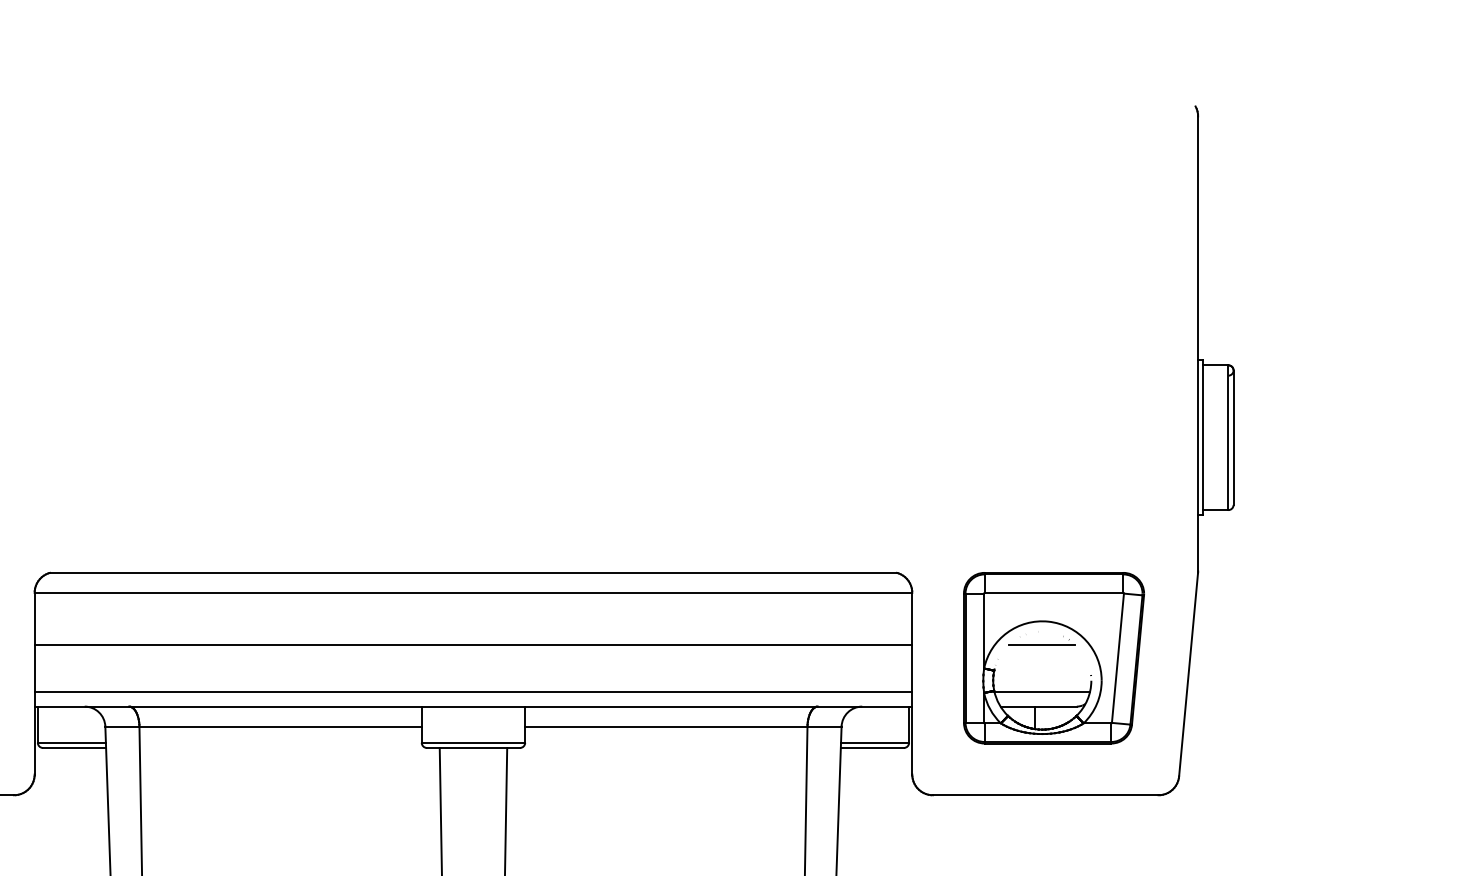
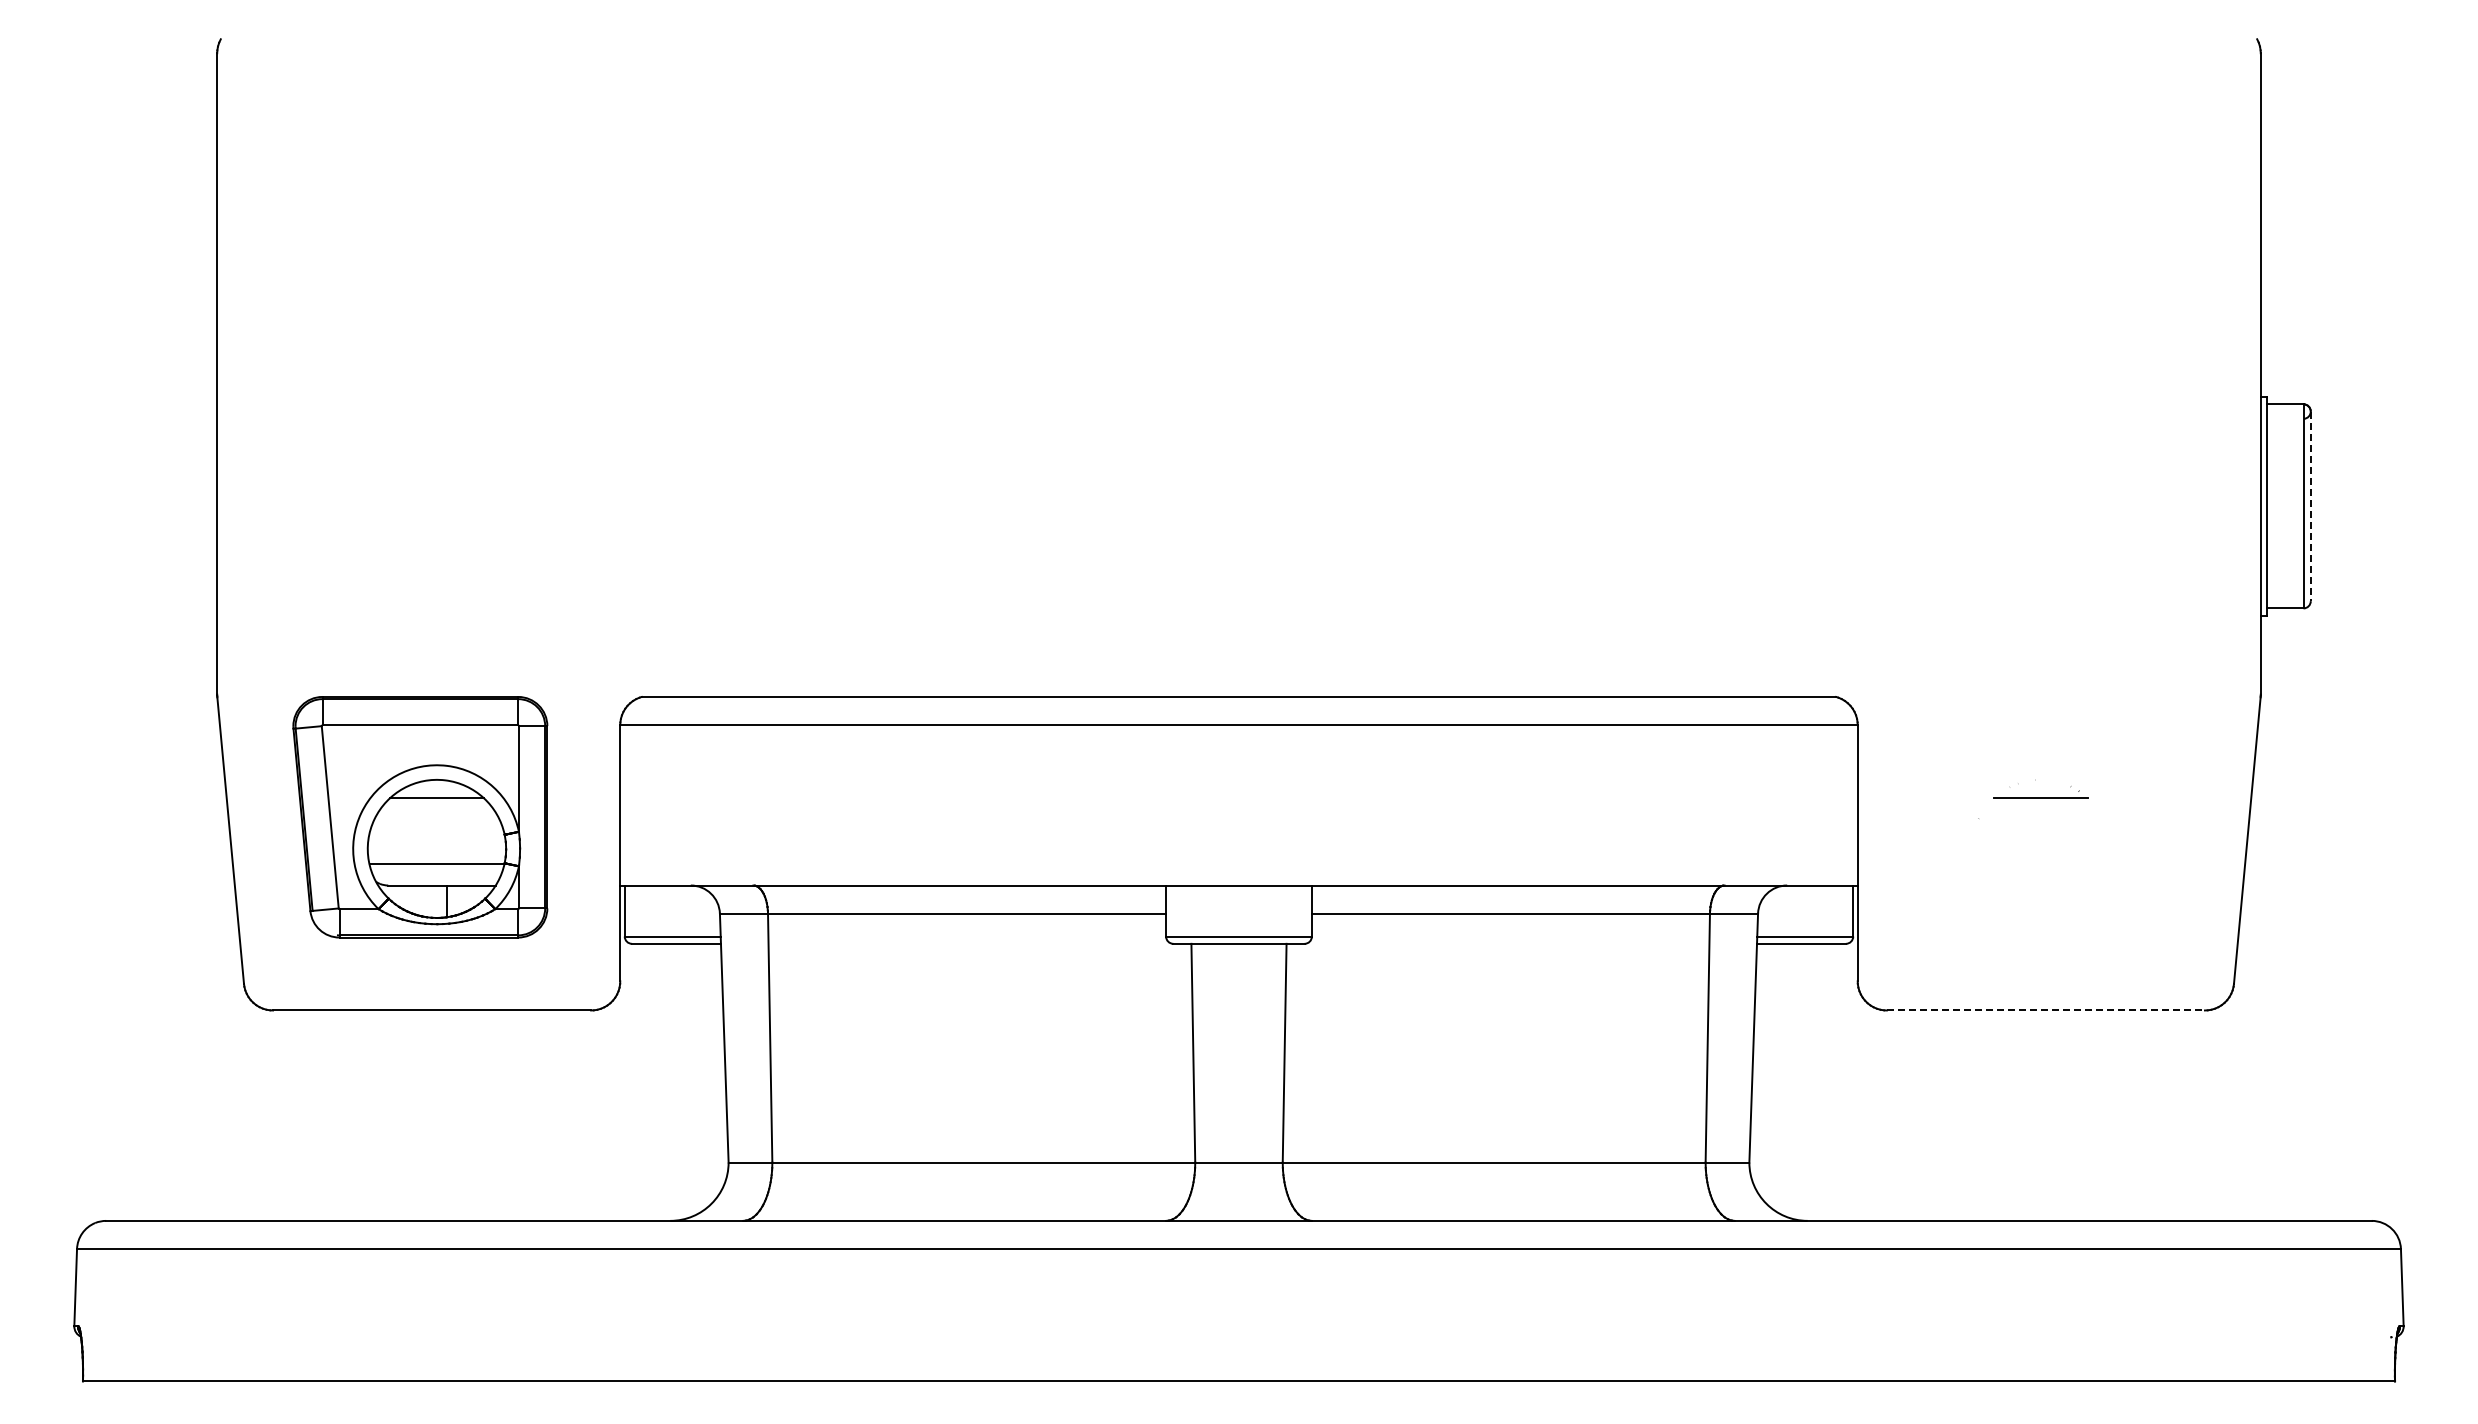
line: (1233, 437) -> (2310, 506), solid -> dashed
line: (473, 644) -> (1238, 798), removed
part: (1053, 658) -> (2057, 817), removed
line: (473, 691) -> (1238, 864), removed
line: (1046, 795) -> (2046, 1010), solid -> dashed

